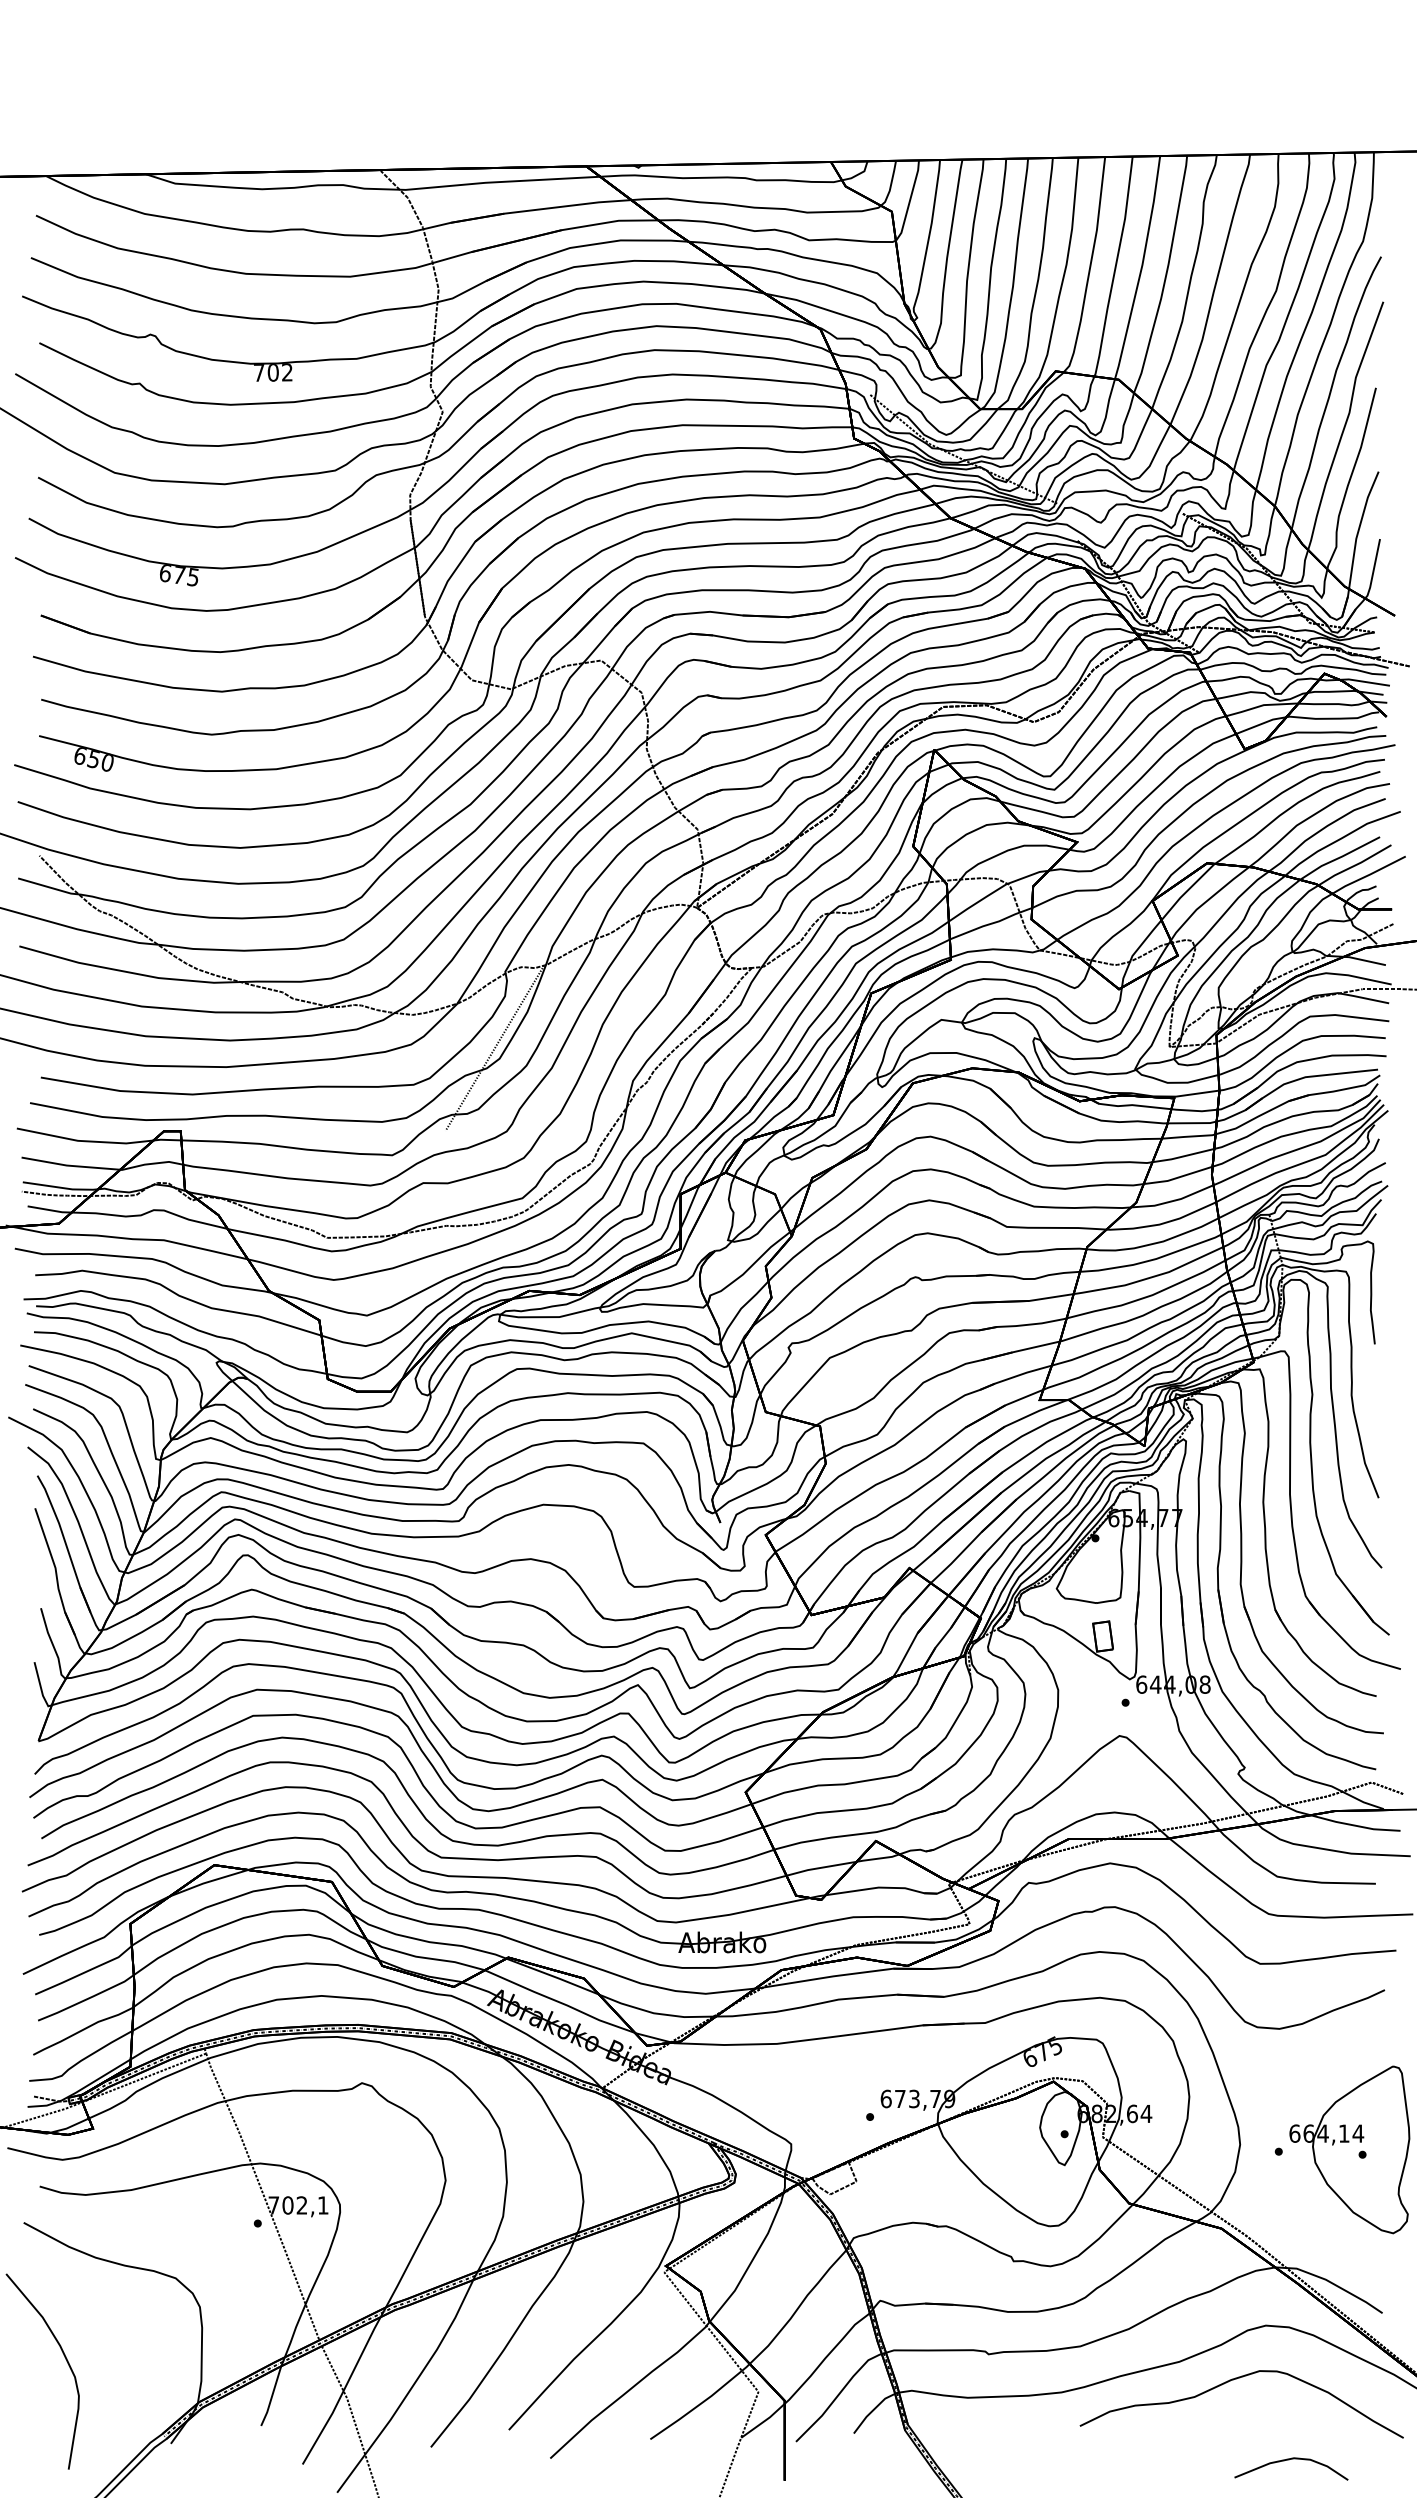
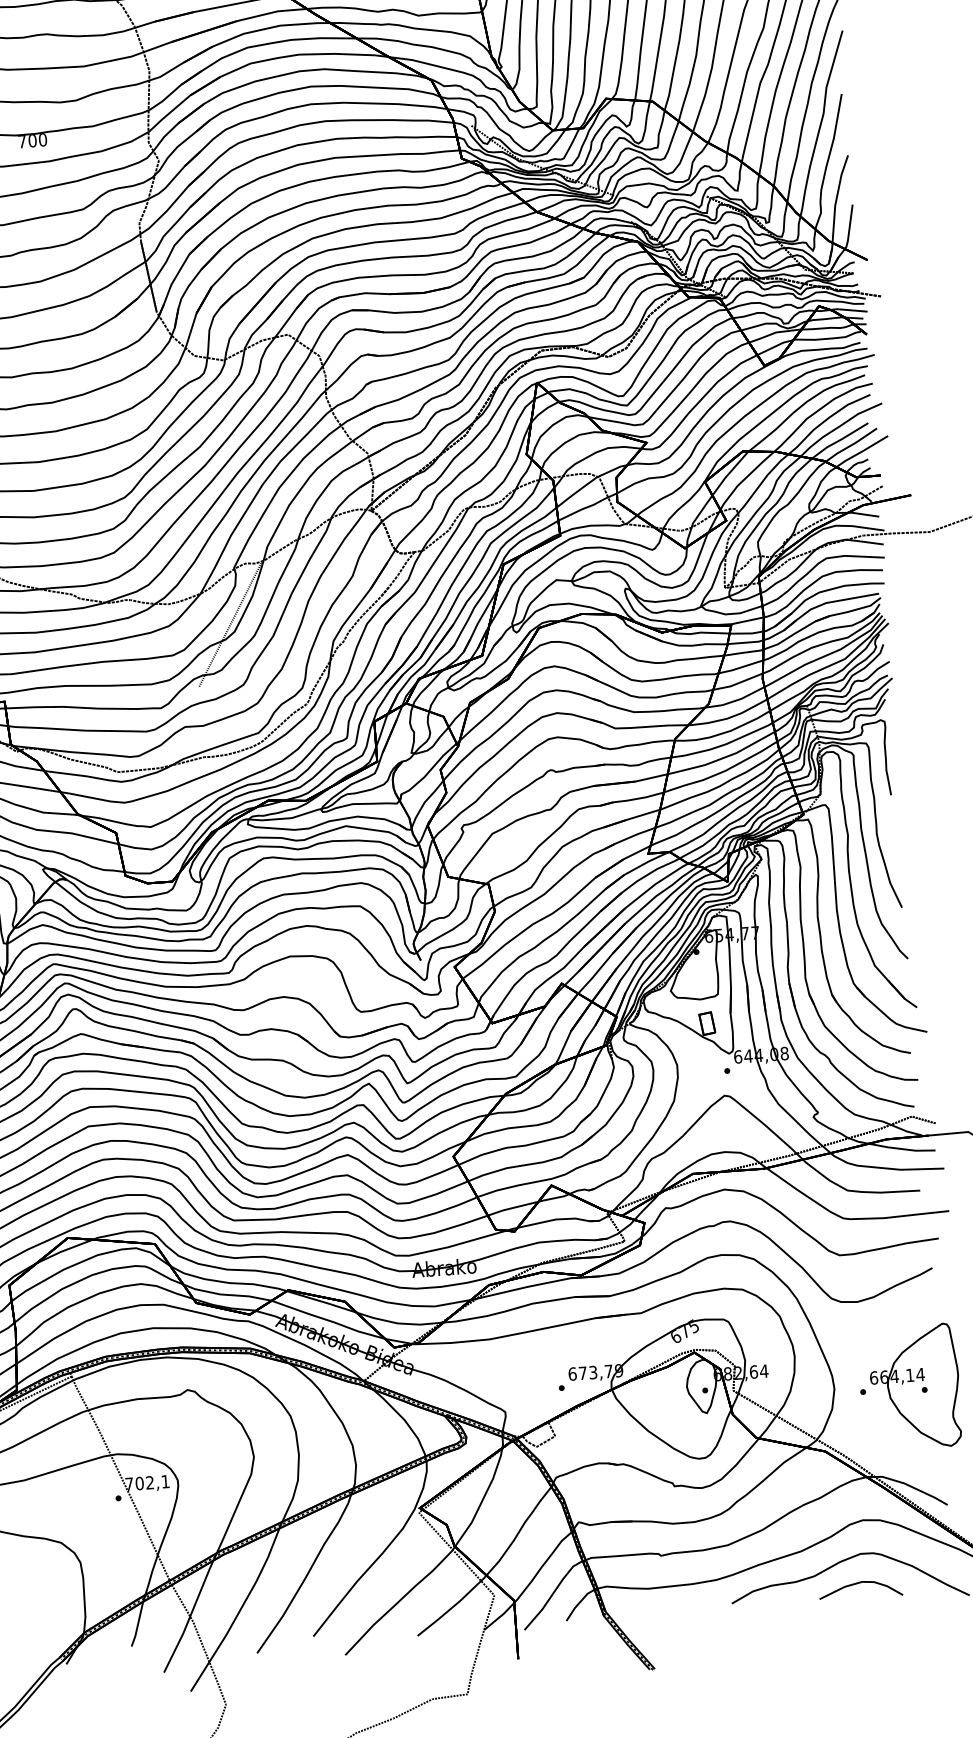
text: (286, 372) -> (42, 140), 702 -> 700
curve: (1289, 2460) -> (858, 1583), moved

